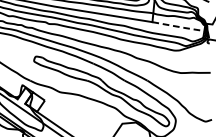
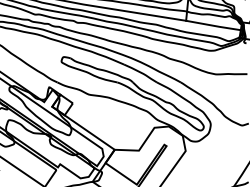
line: (179, 26) -> (214, 25), dashed -> solid

